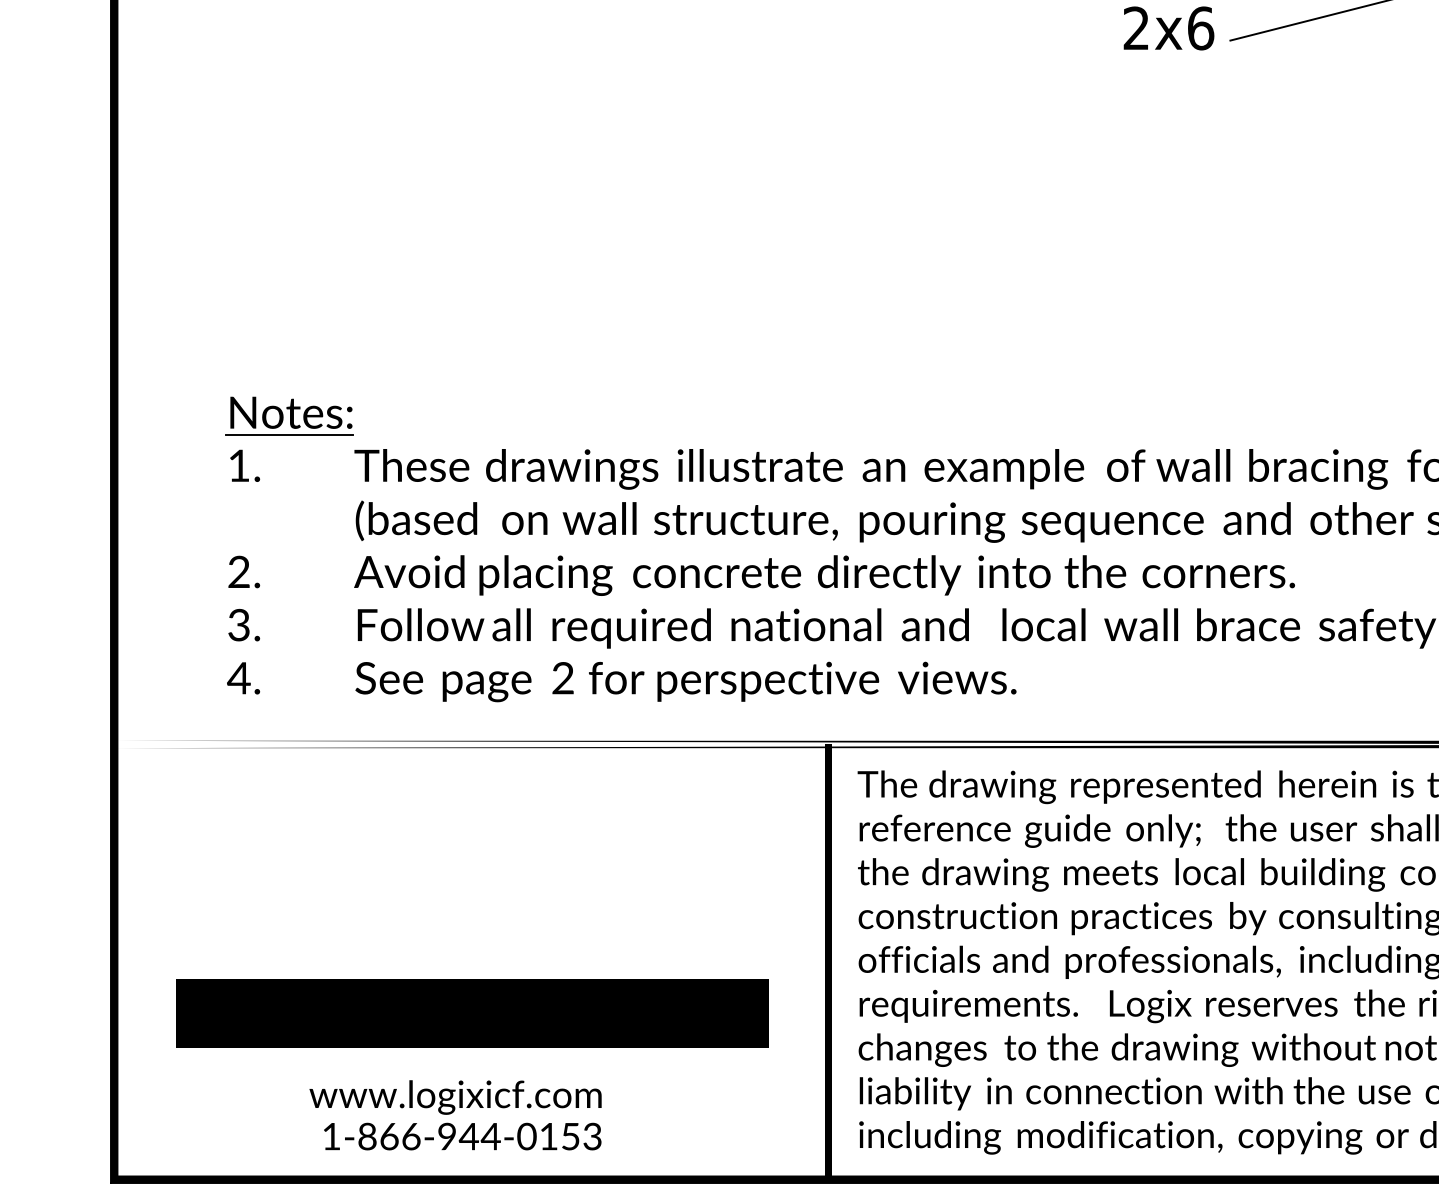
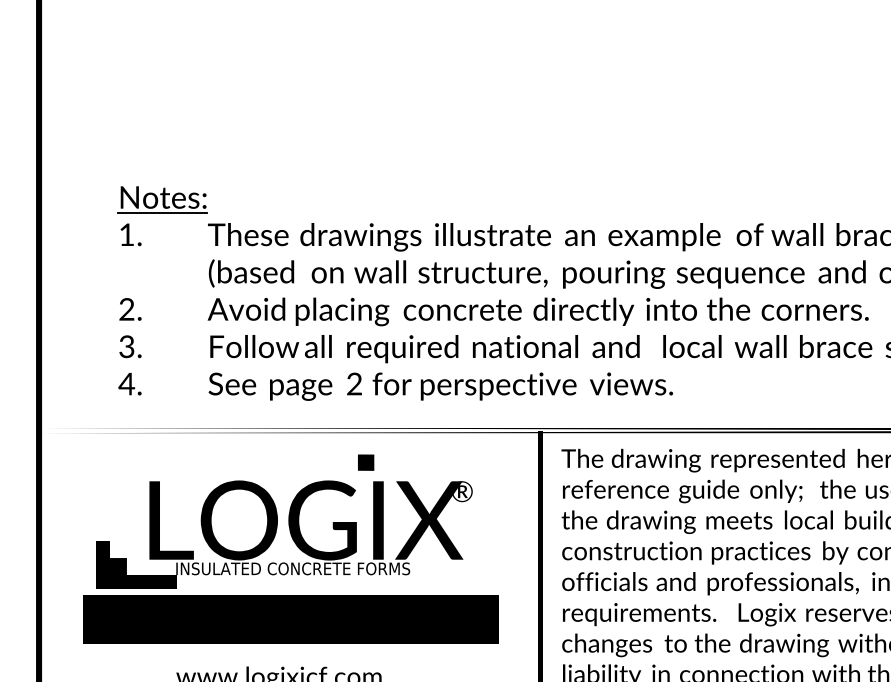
fill: (579, 789) -> (366, 462), added
part: (470, 888) -> (289, 531), added

